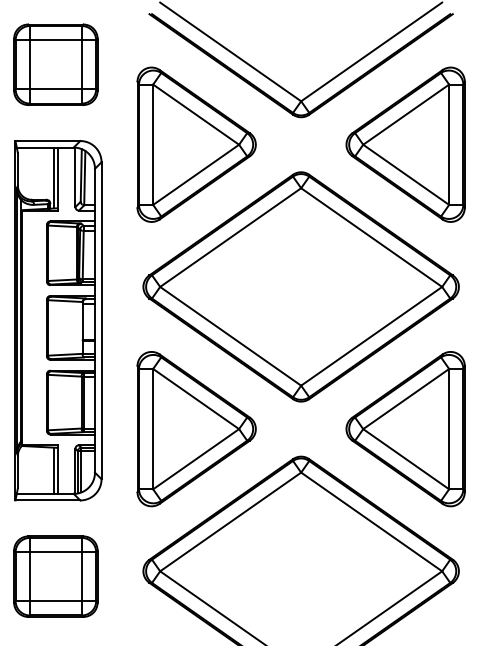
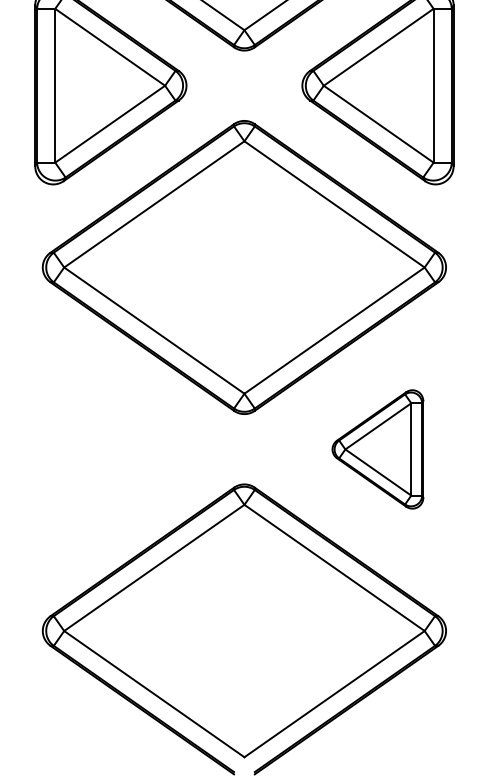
part: (196, 429) -> (110, 449), removed
part: (405, 429) -> (377, 449), size x0.6

